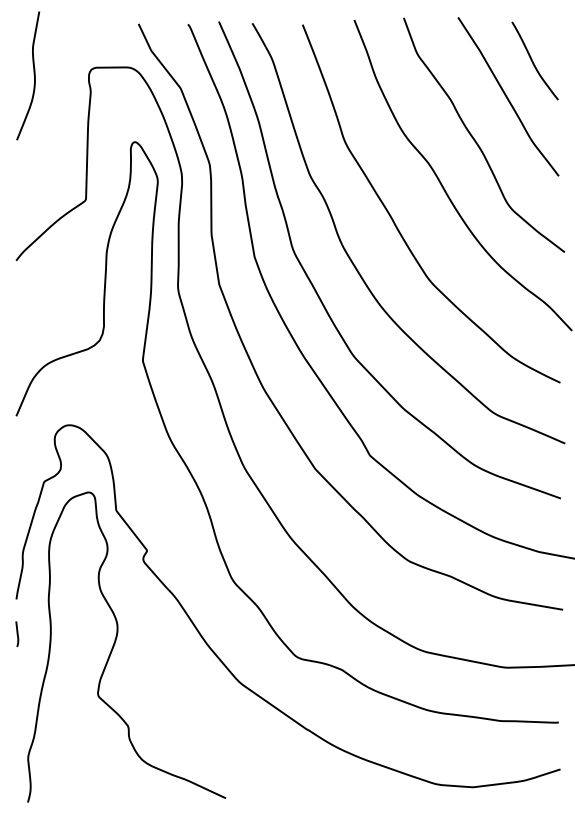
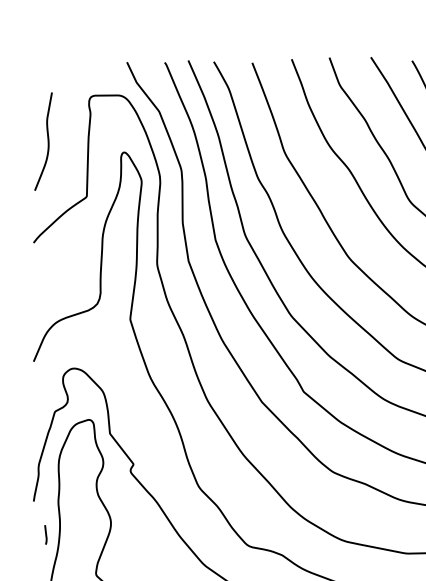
curve: (33, 75) -> (47, 141), moved
curve: (17, 633) -> (46, 534), moved

